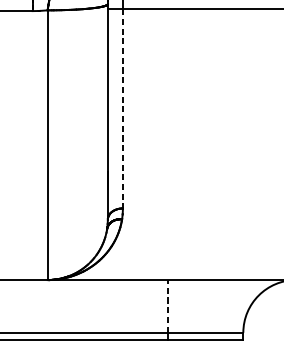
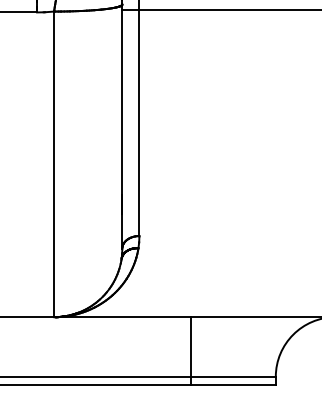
line: (123, 109) -> (139, 123), dashed -> solid
line: (168, 306) -> (190, 347), dashed -> solid

